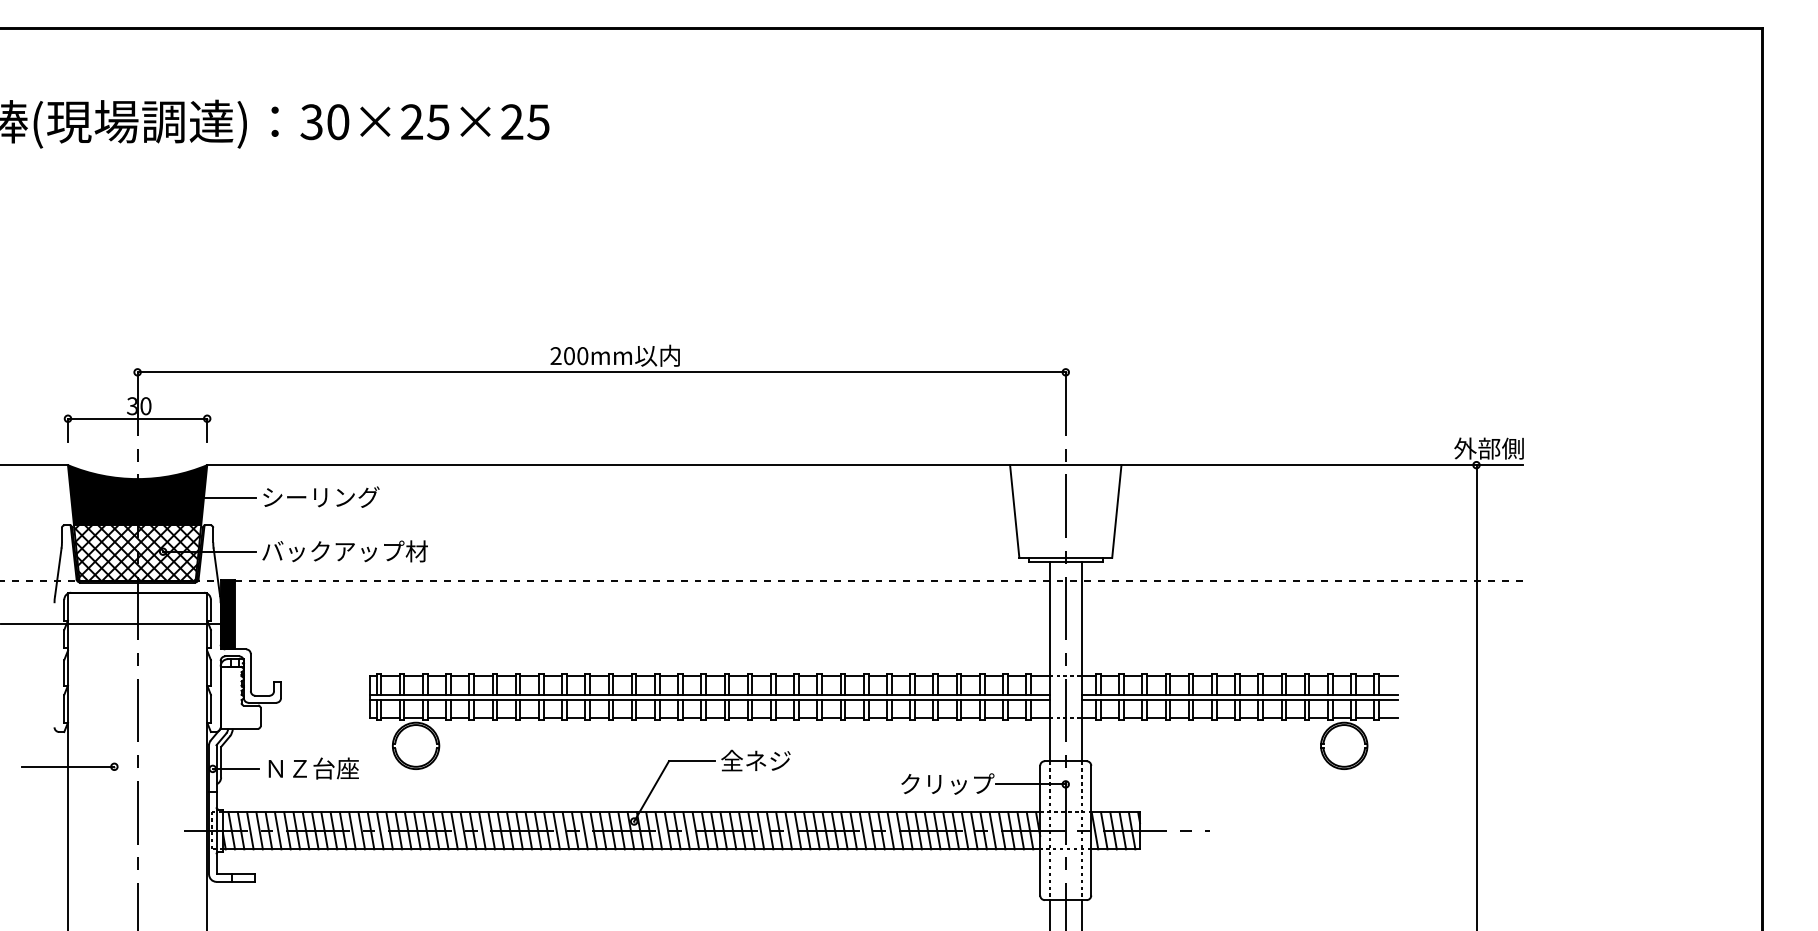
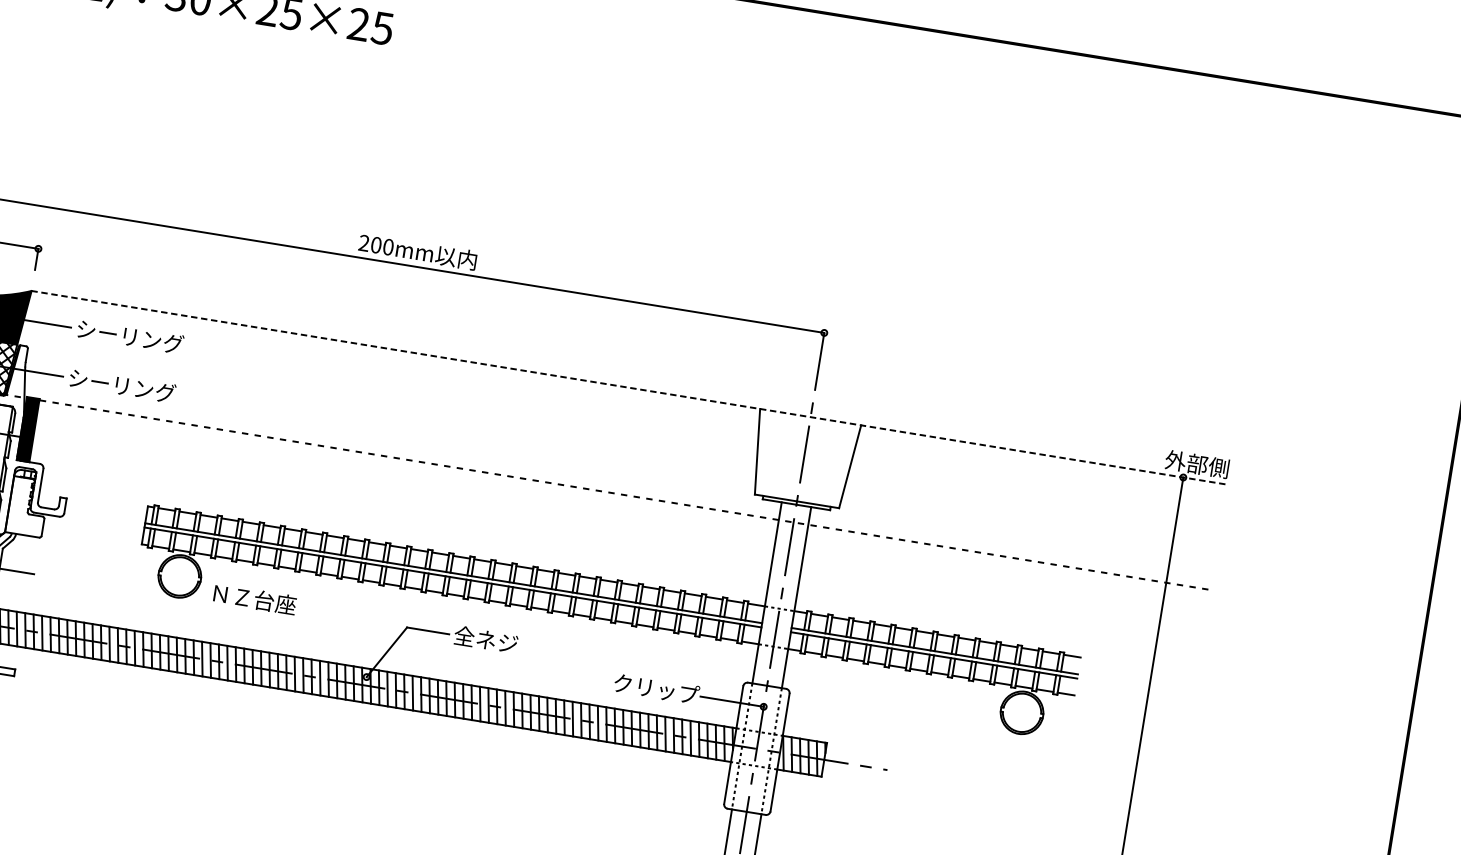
line: (865, 465) -> (628, 388), solid -> dashed
text: (344, 551) -> (143, 389), バックアップ材 -> シーリング
text: (313, 768) -> (254, 599), moved

